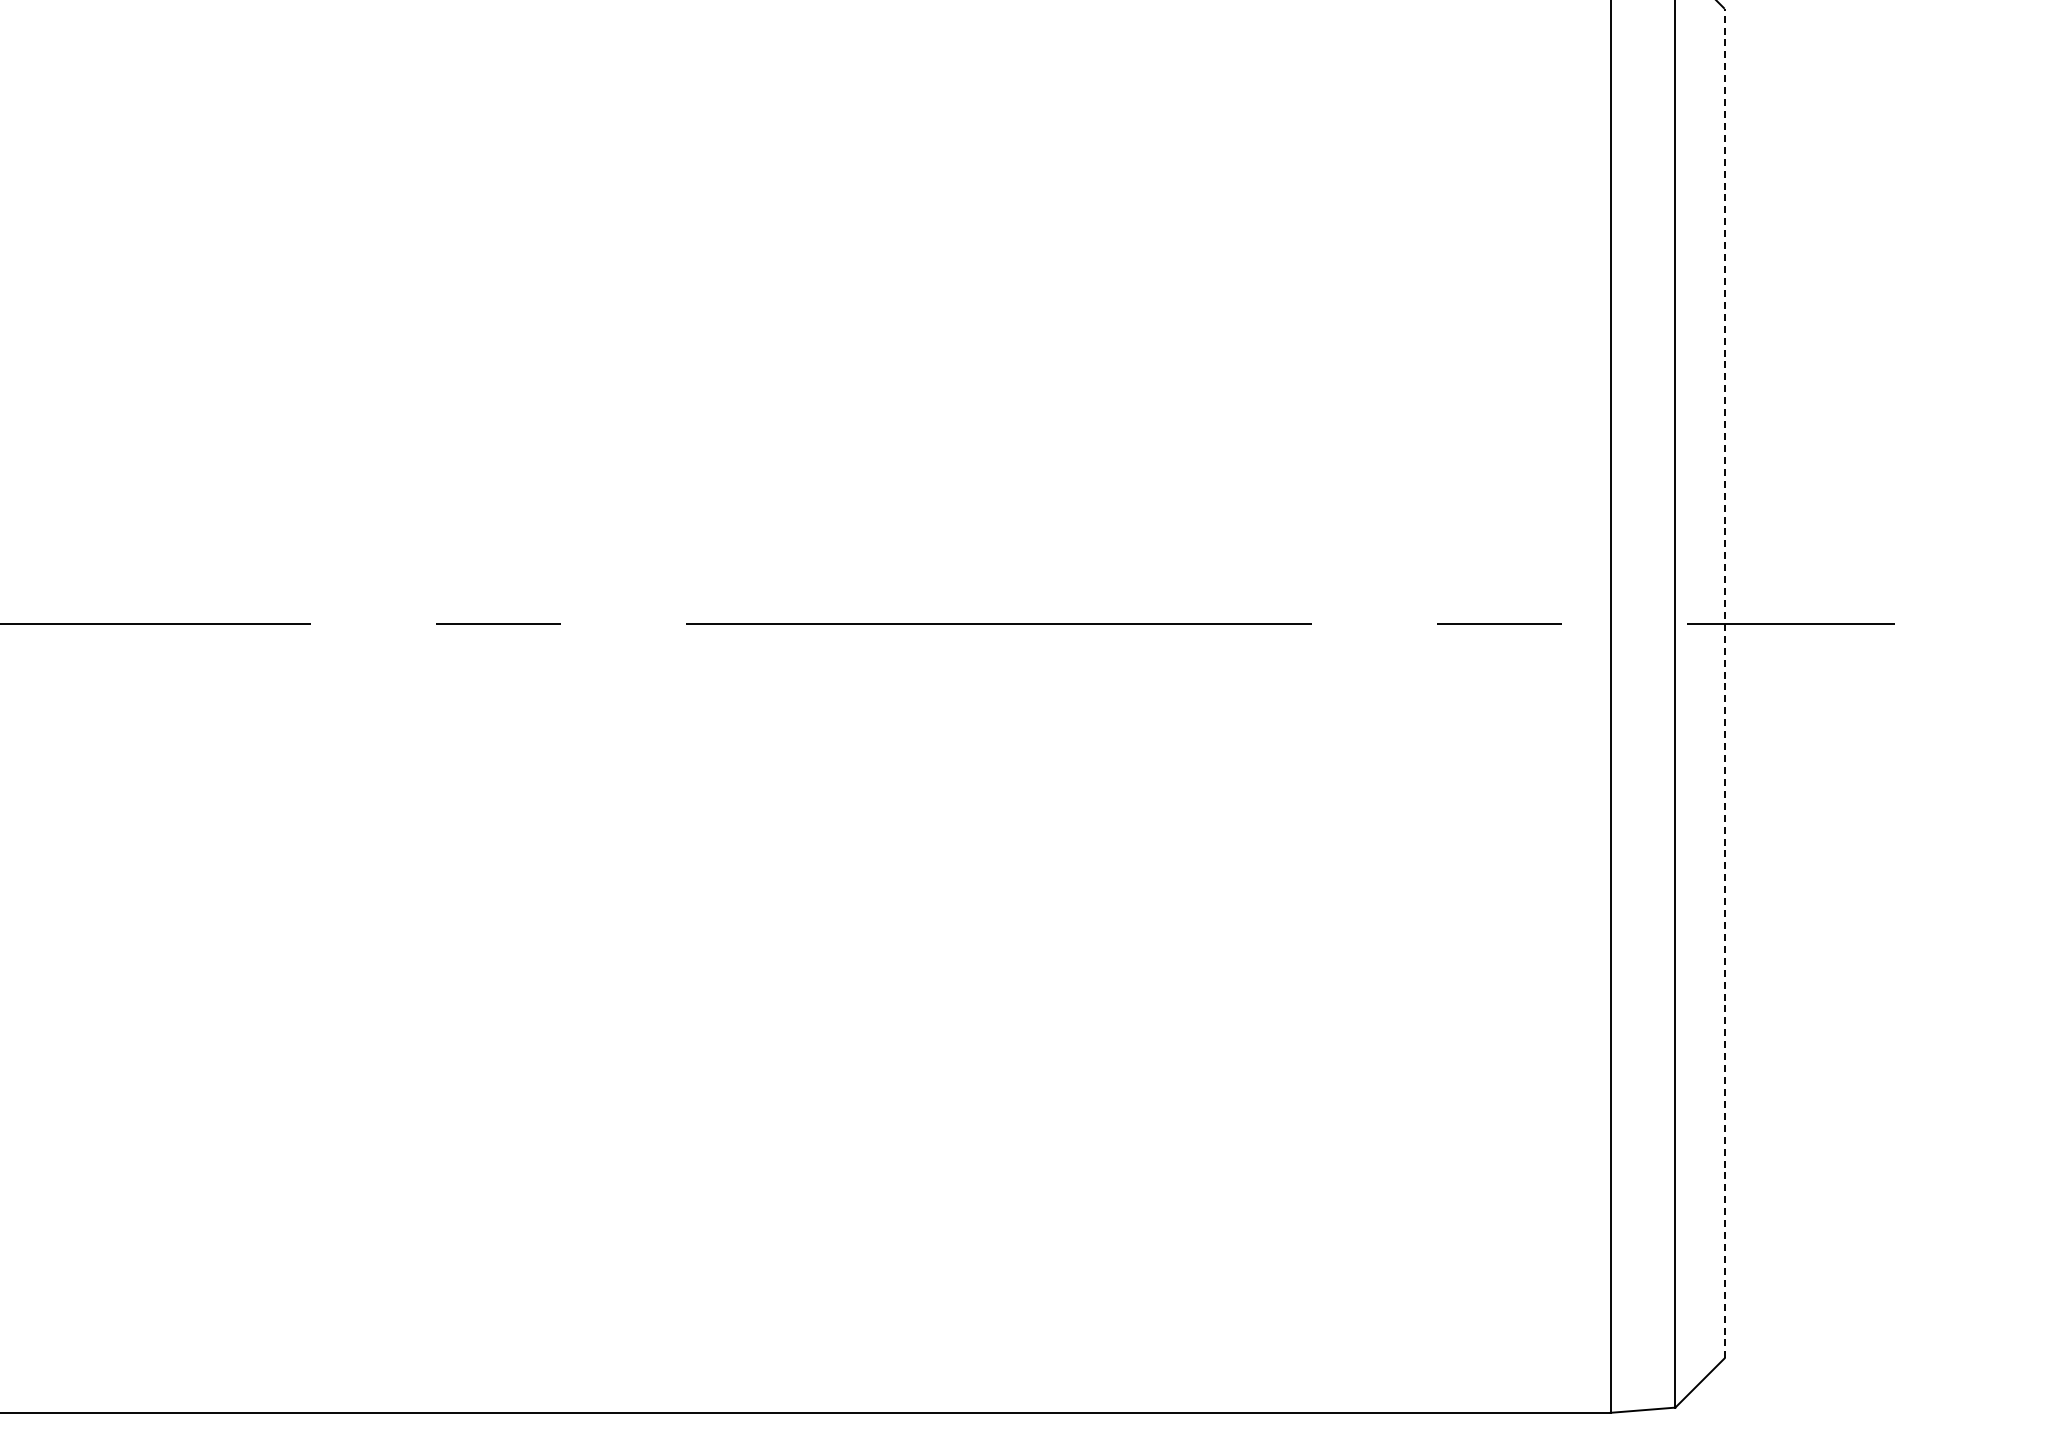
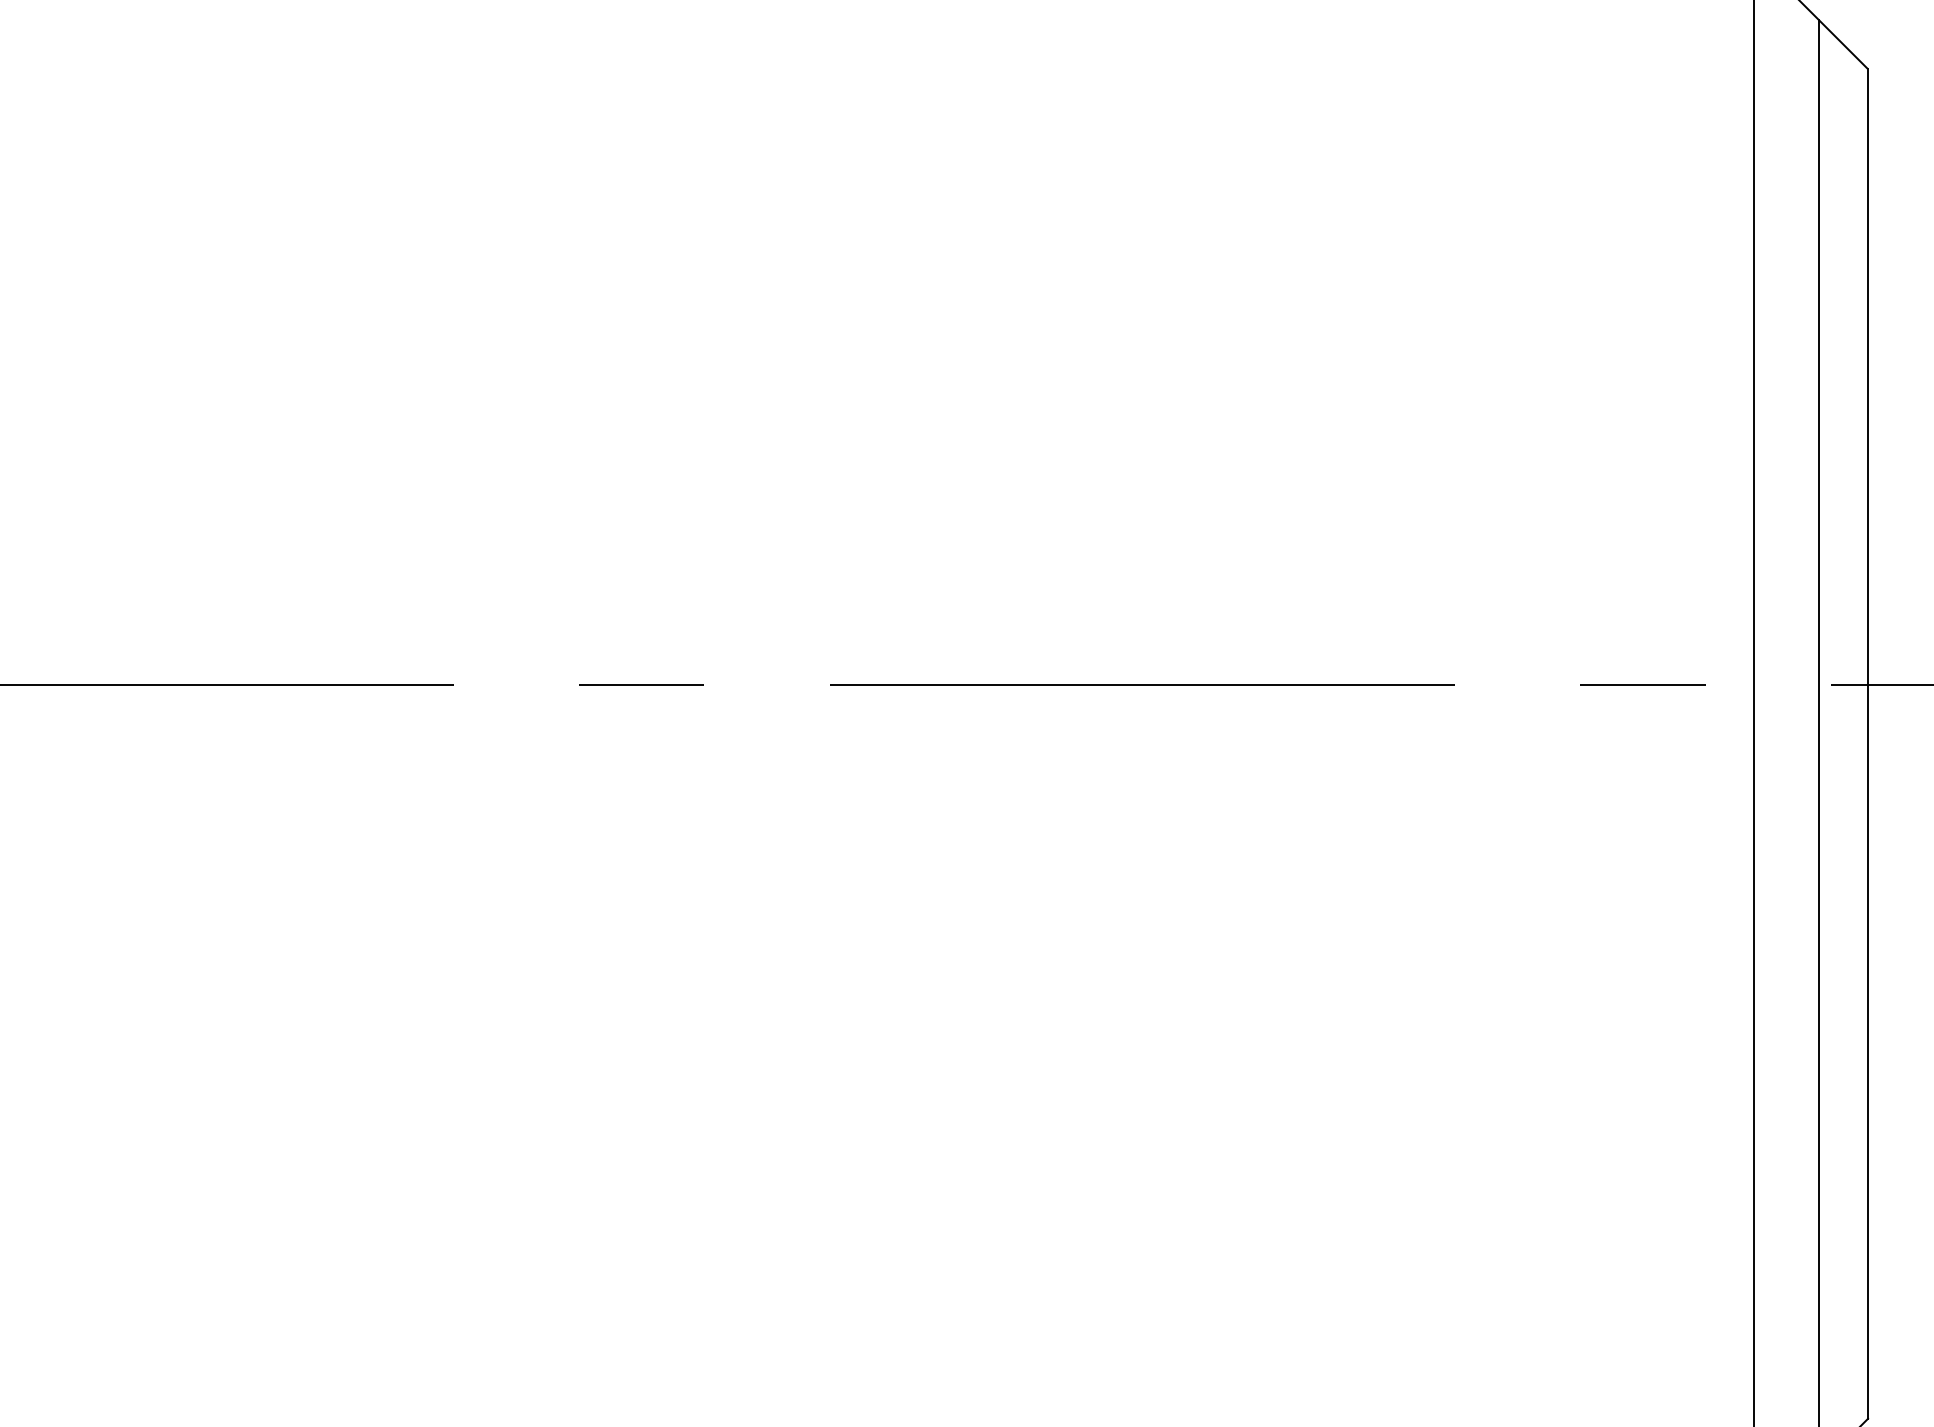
line: (1724, 683) -> (1867, 743), dashed -> solid

